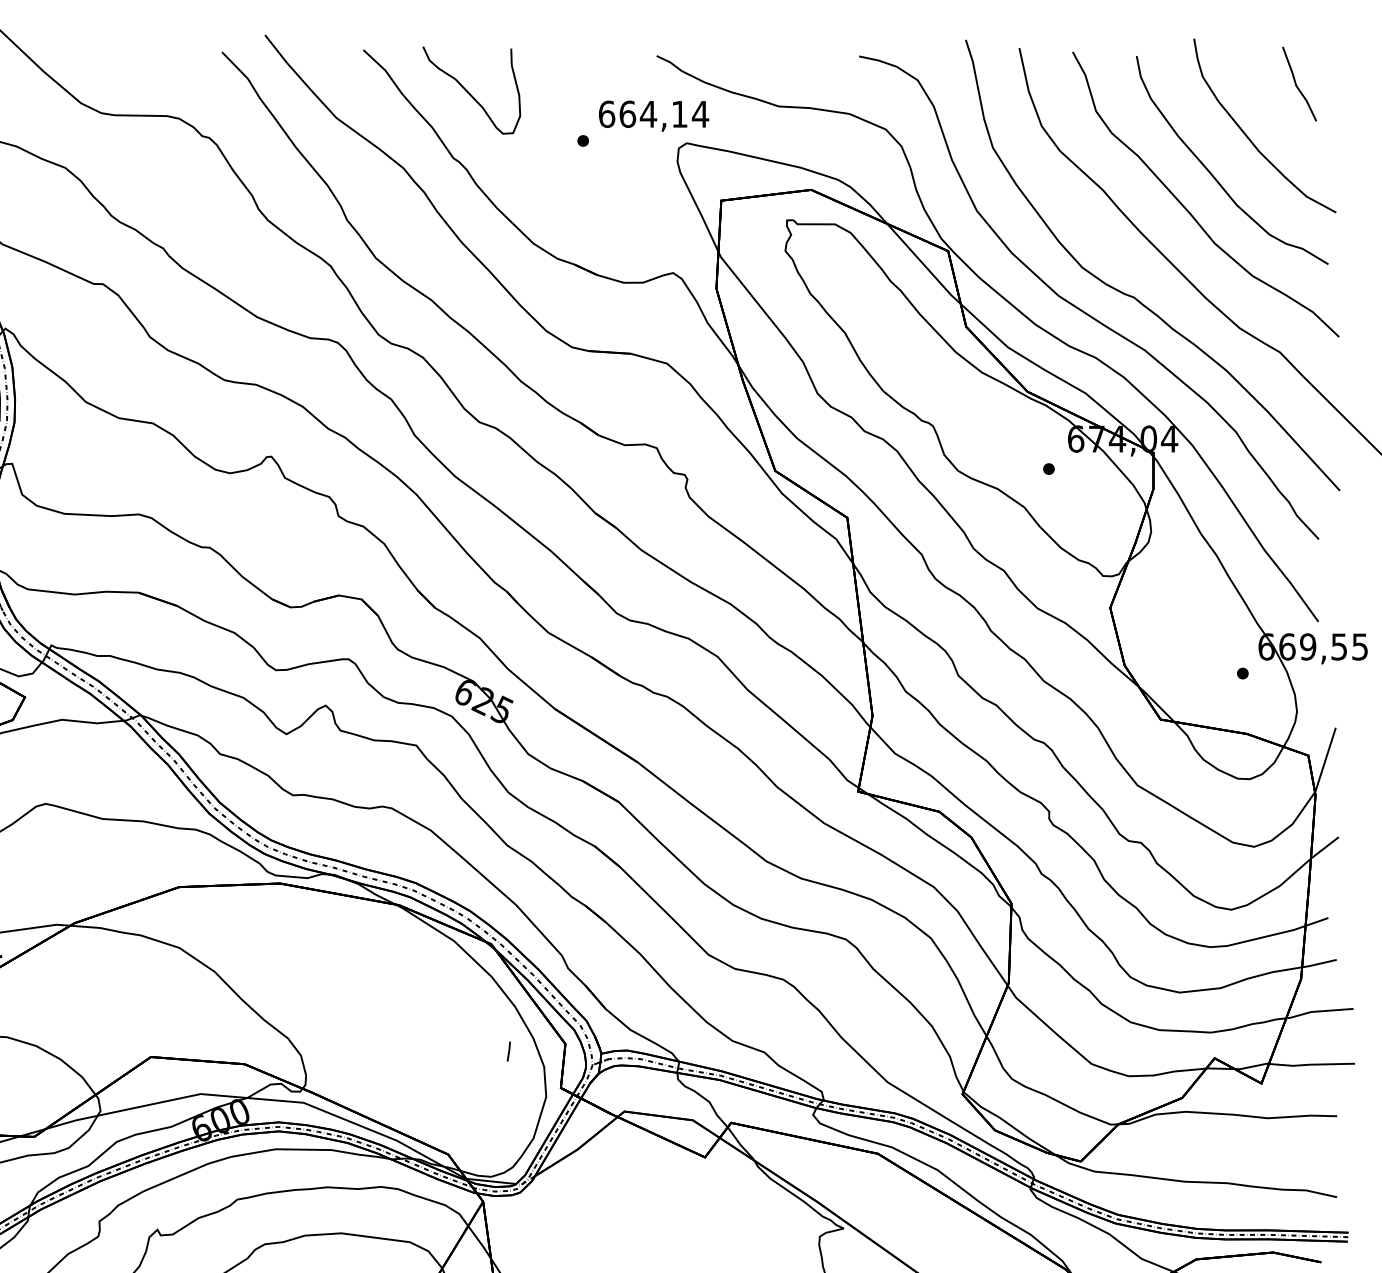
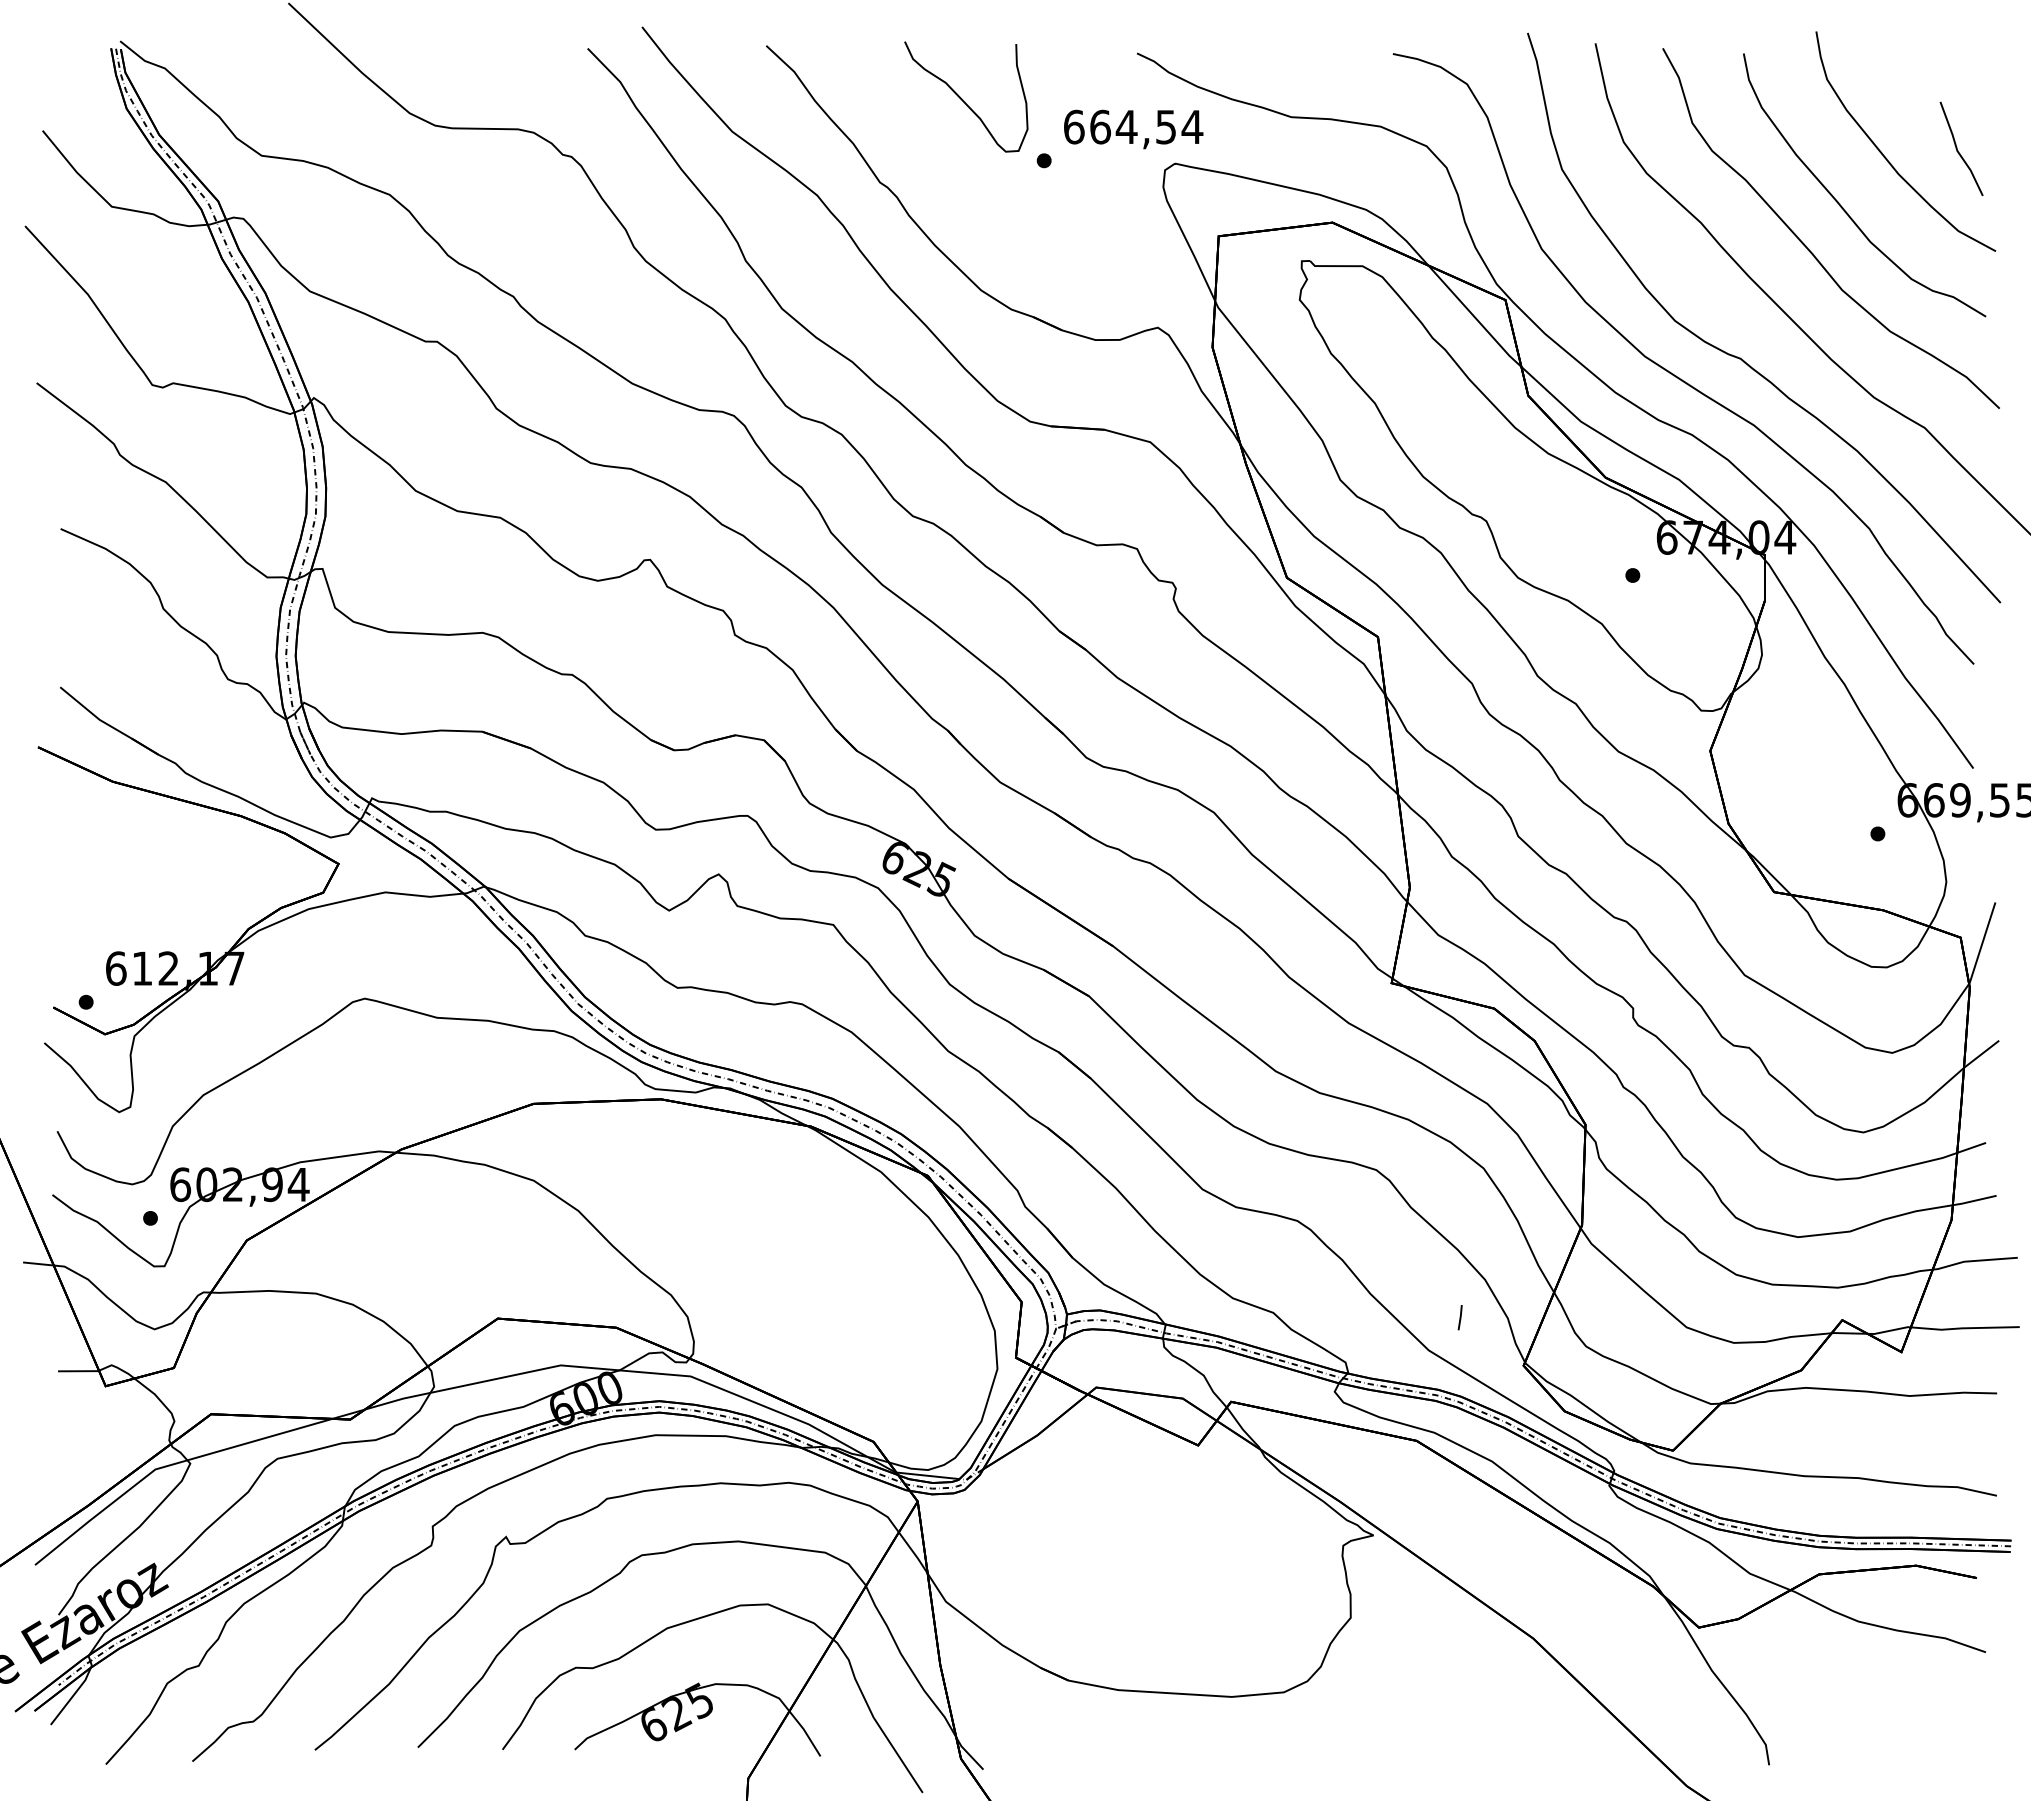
line: (1297, 85) -> (1958, 150), moved
curve: (469, 92) -> (963, 99), moved
text: (679, 114) -> (1165, 127), 664,14 -> 664,54
line: (508, 1051) -> (1459, 1317), moved

